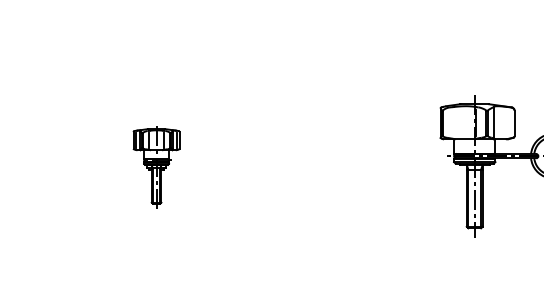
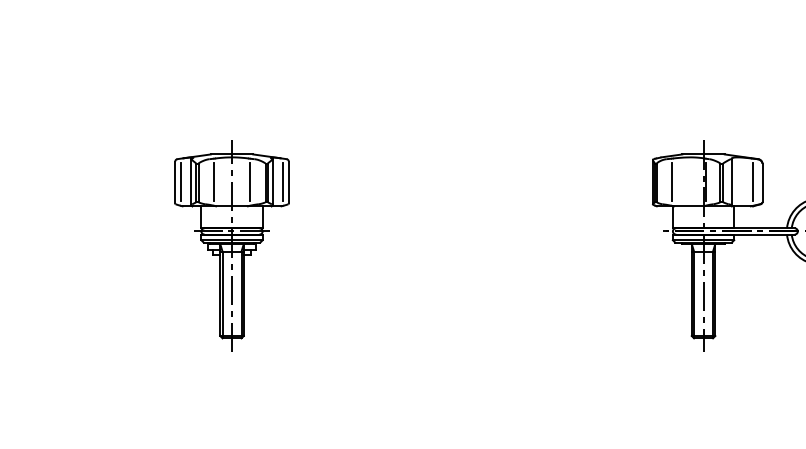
line: (453, 122) -> (672, 181), added
line: (507, 122) -> (752, 181), added
part: (156, 166) -> (231, 246), size x1.67

